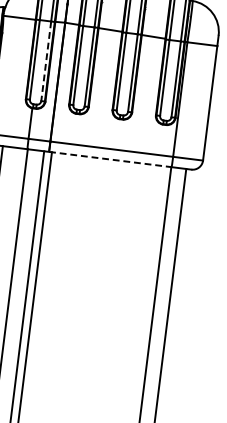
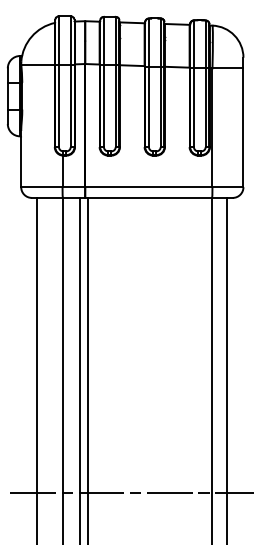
line: (45, 61) -> (70, 106), dashed -> solid
line: (111, 159) -> (149, 197), dashed -> solid

